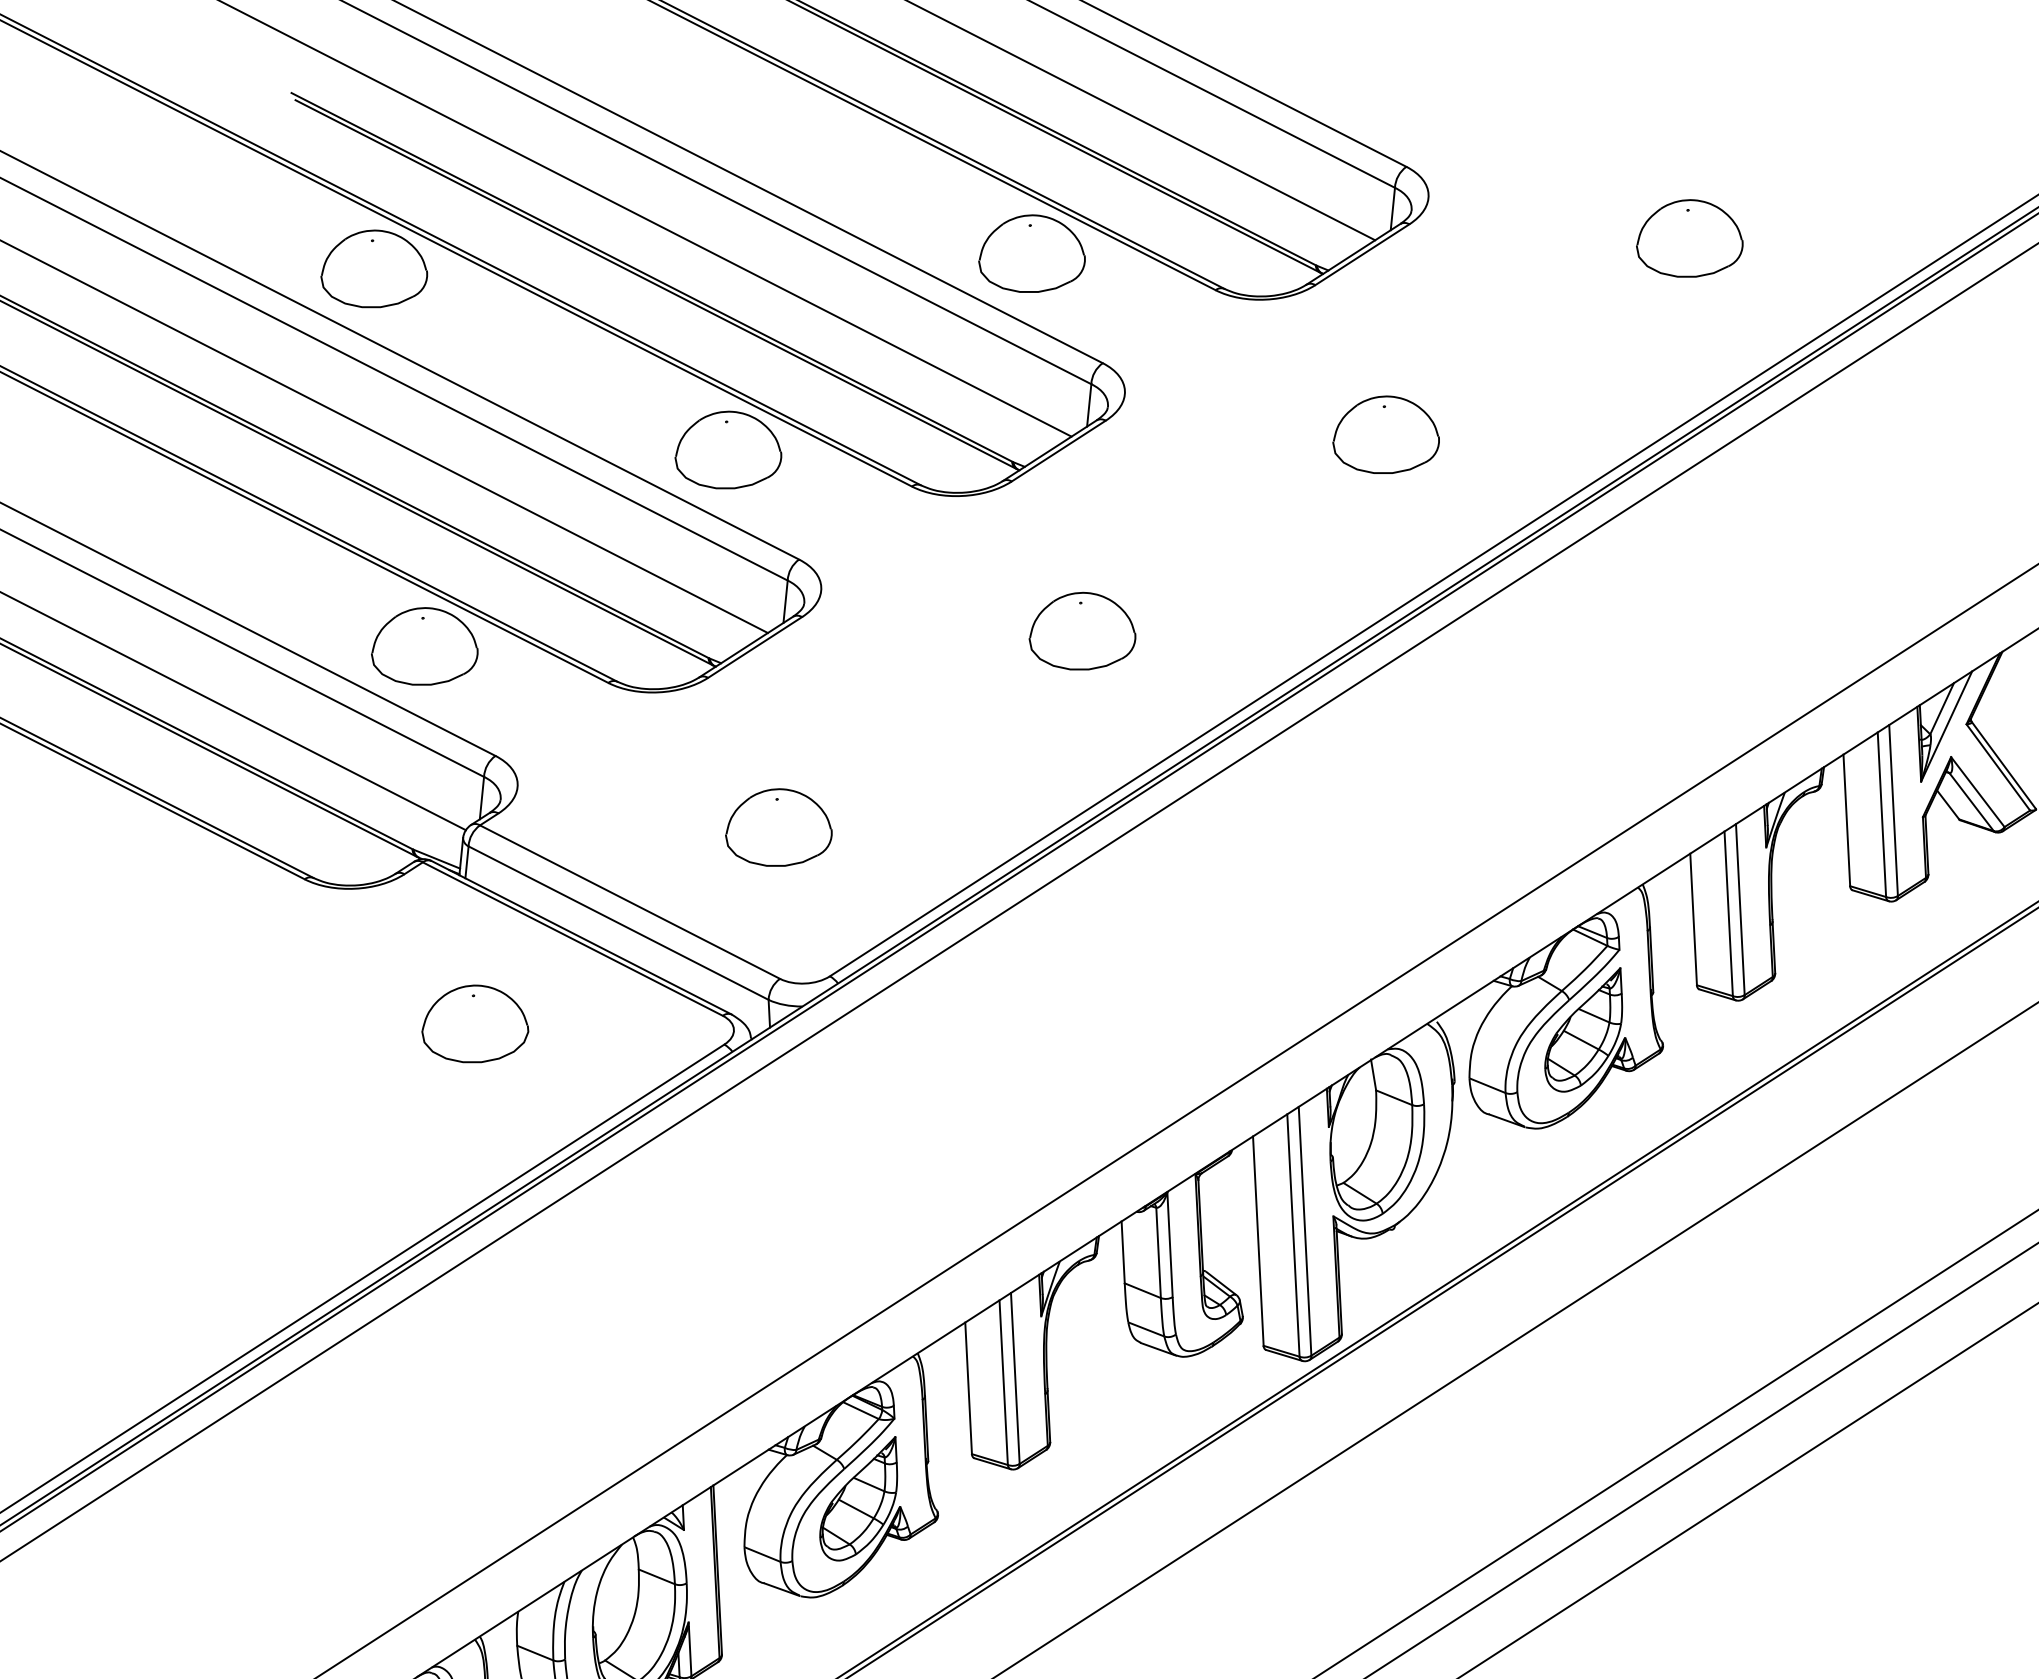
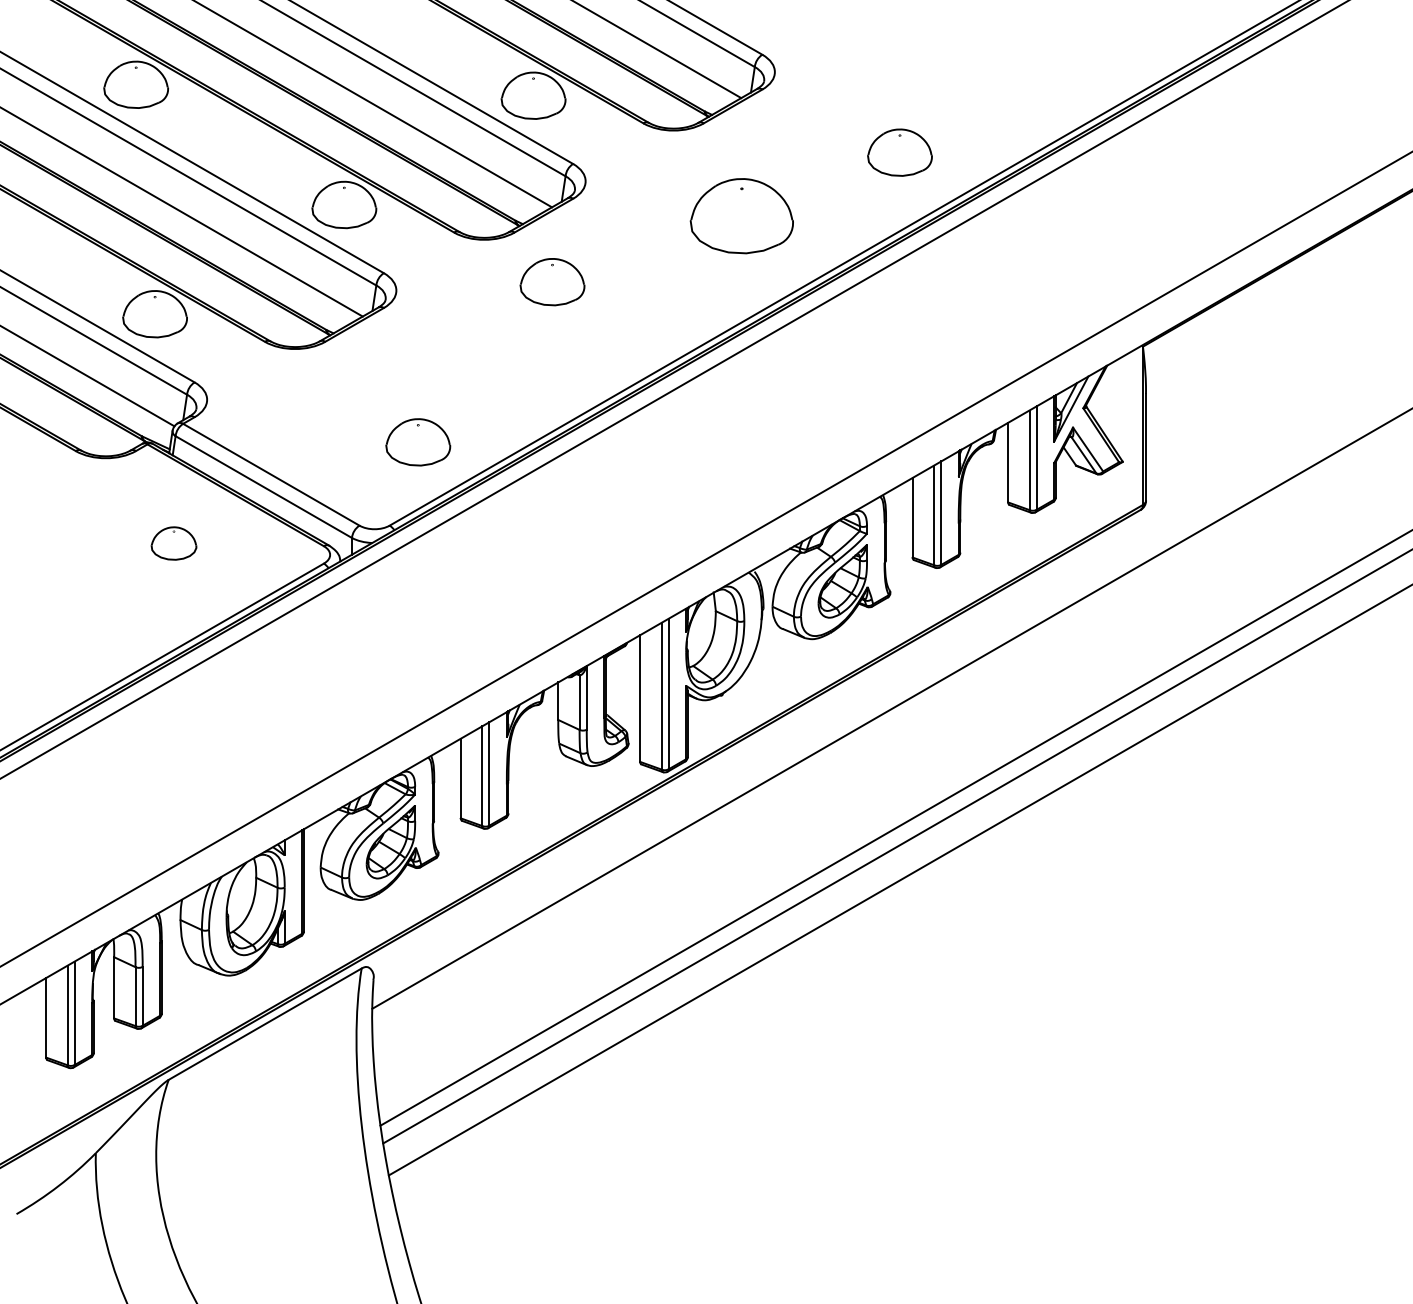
part: (1688, 238) -> (899, 152), moved
part: (1385, 434) -> (741, 215), size x1.6
part: (1082, 631) -> (552, 282), moved
part: (778, 827) -> (418, 442), moved
part: (474, 1023) -> (173, 543), size x0.7

